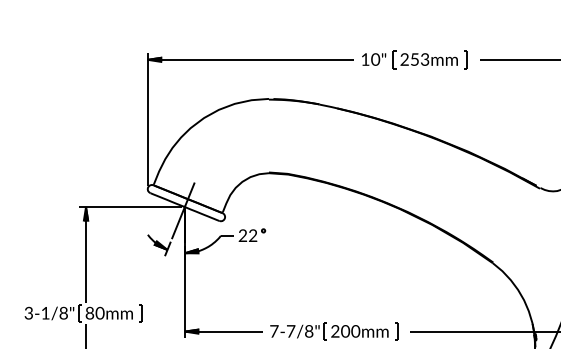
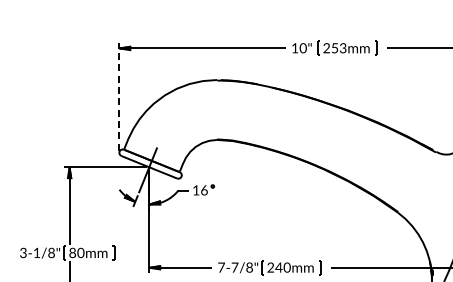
line: (147, 119) -> (119, 96), solid -> dashed
text: (247, 235) -> (199, 190), 22 -> 16
text: (344, 331) -> (278, 267), 200mm -> 240mm

